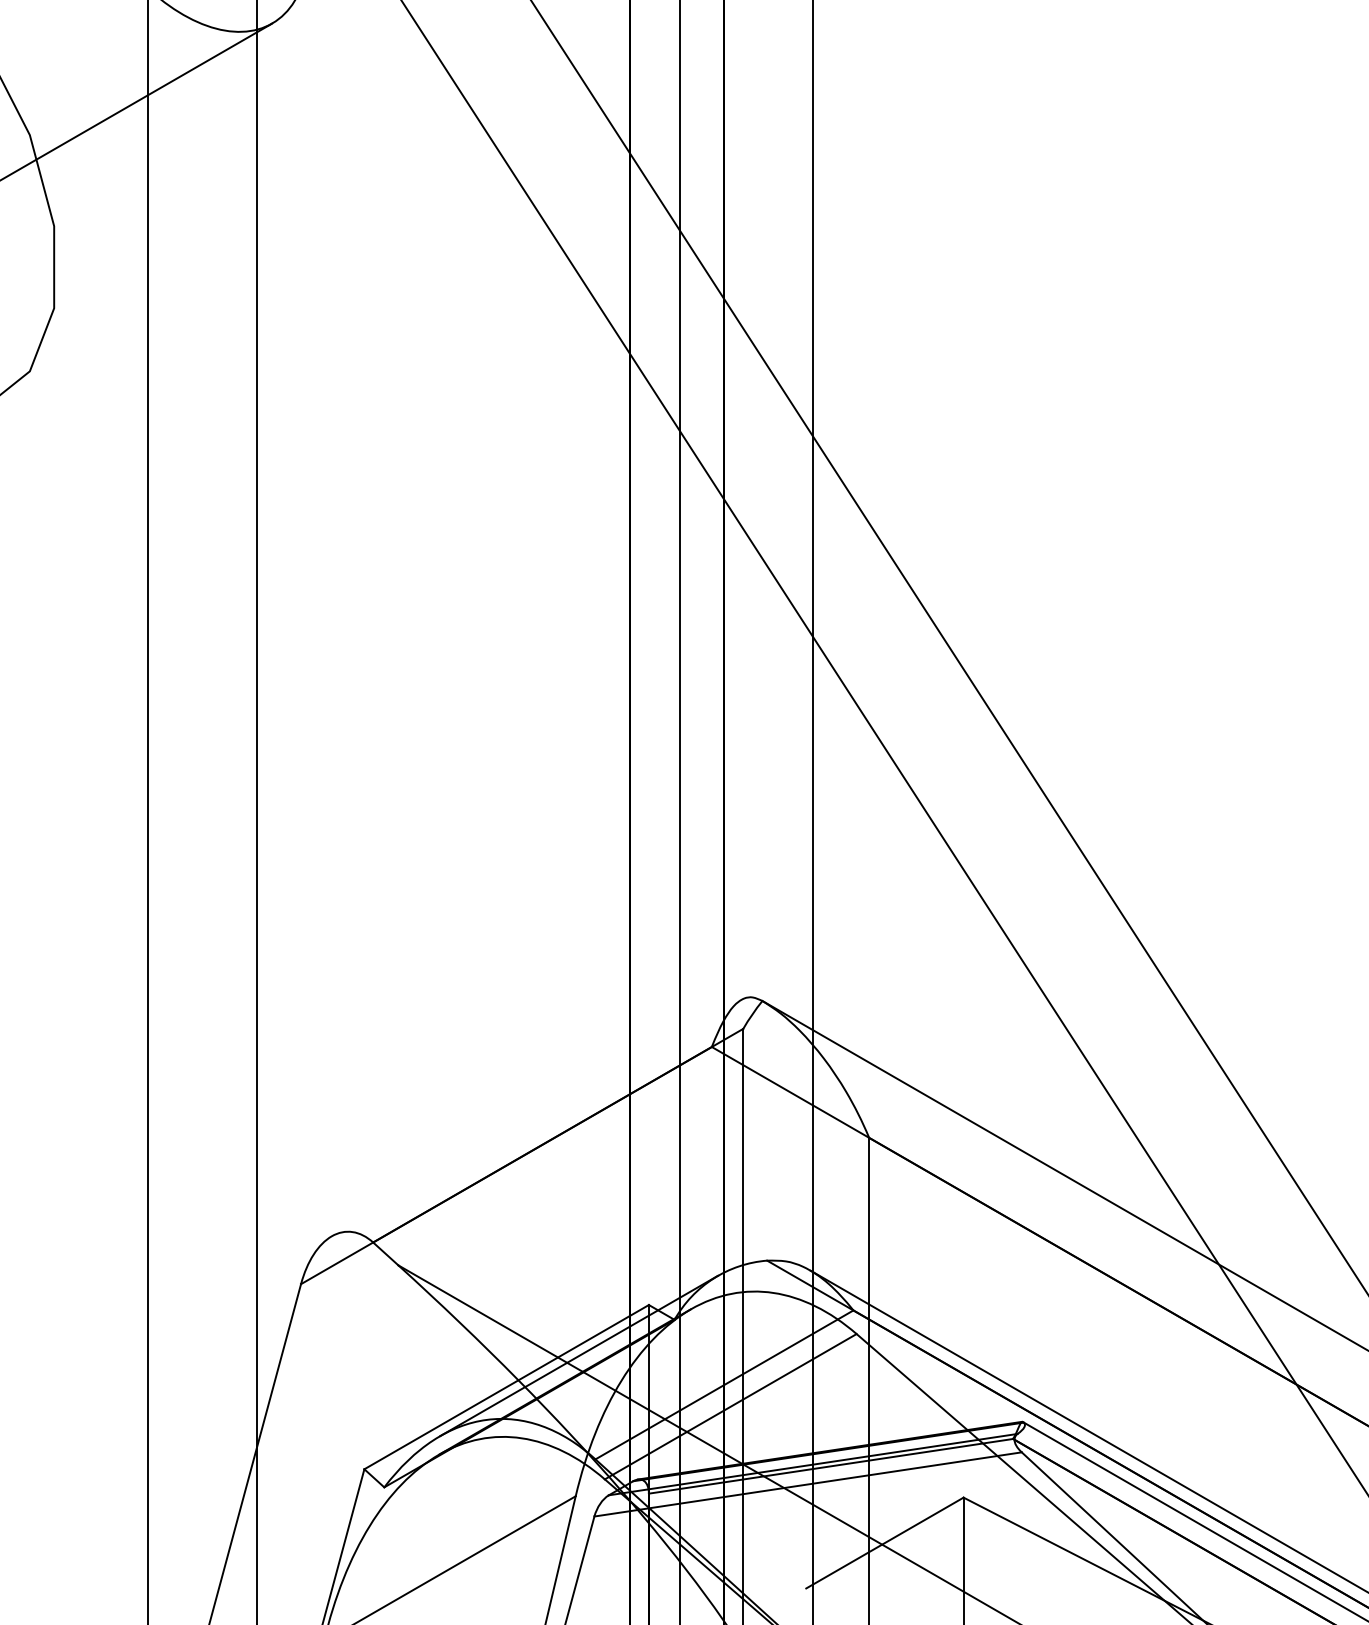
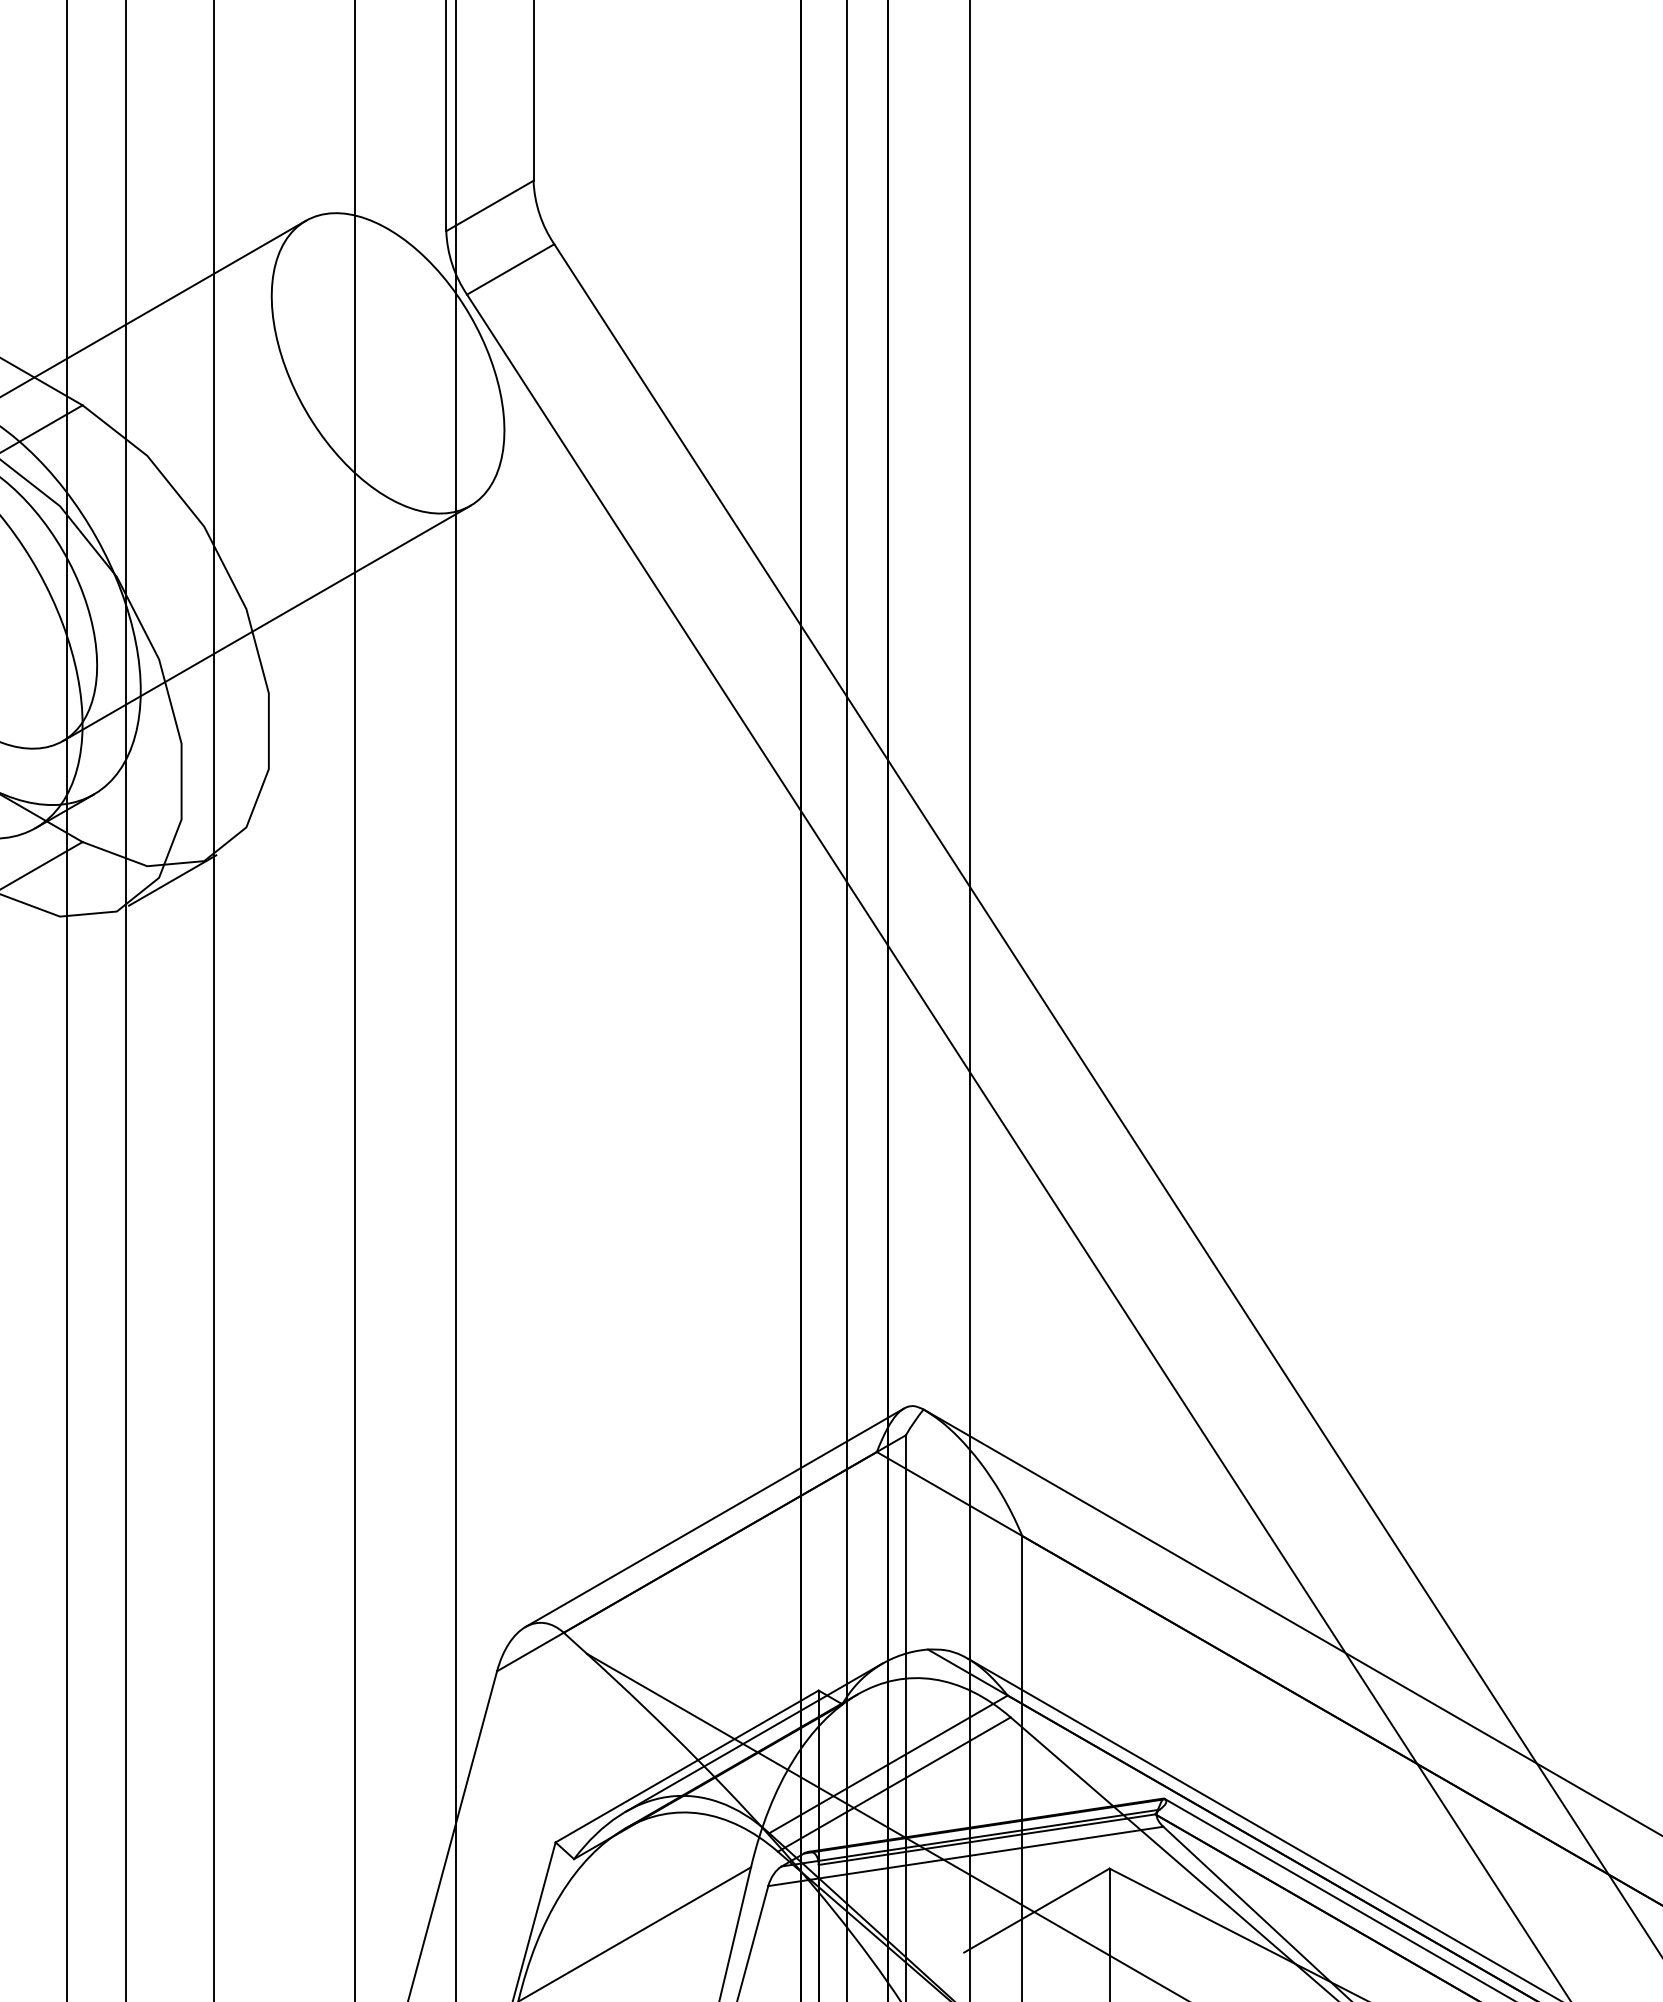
line: (536, 1117) -> (714, 1517), added

